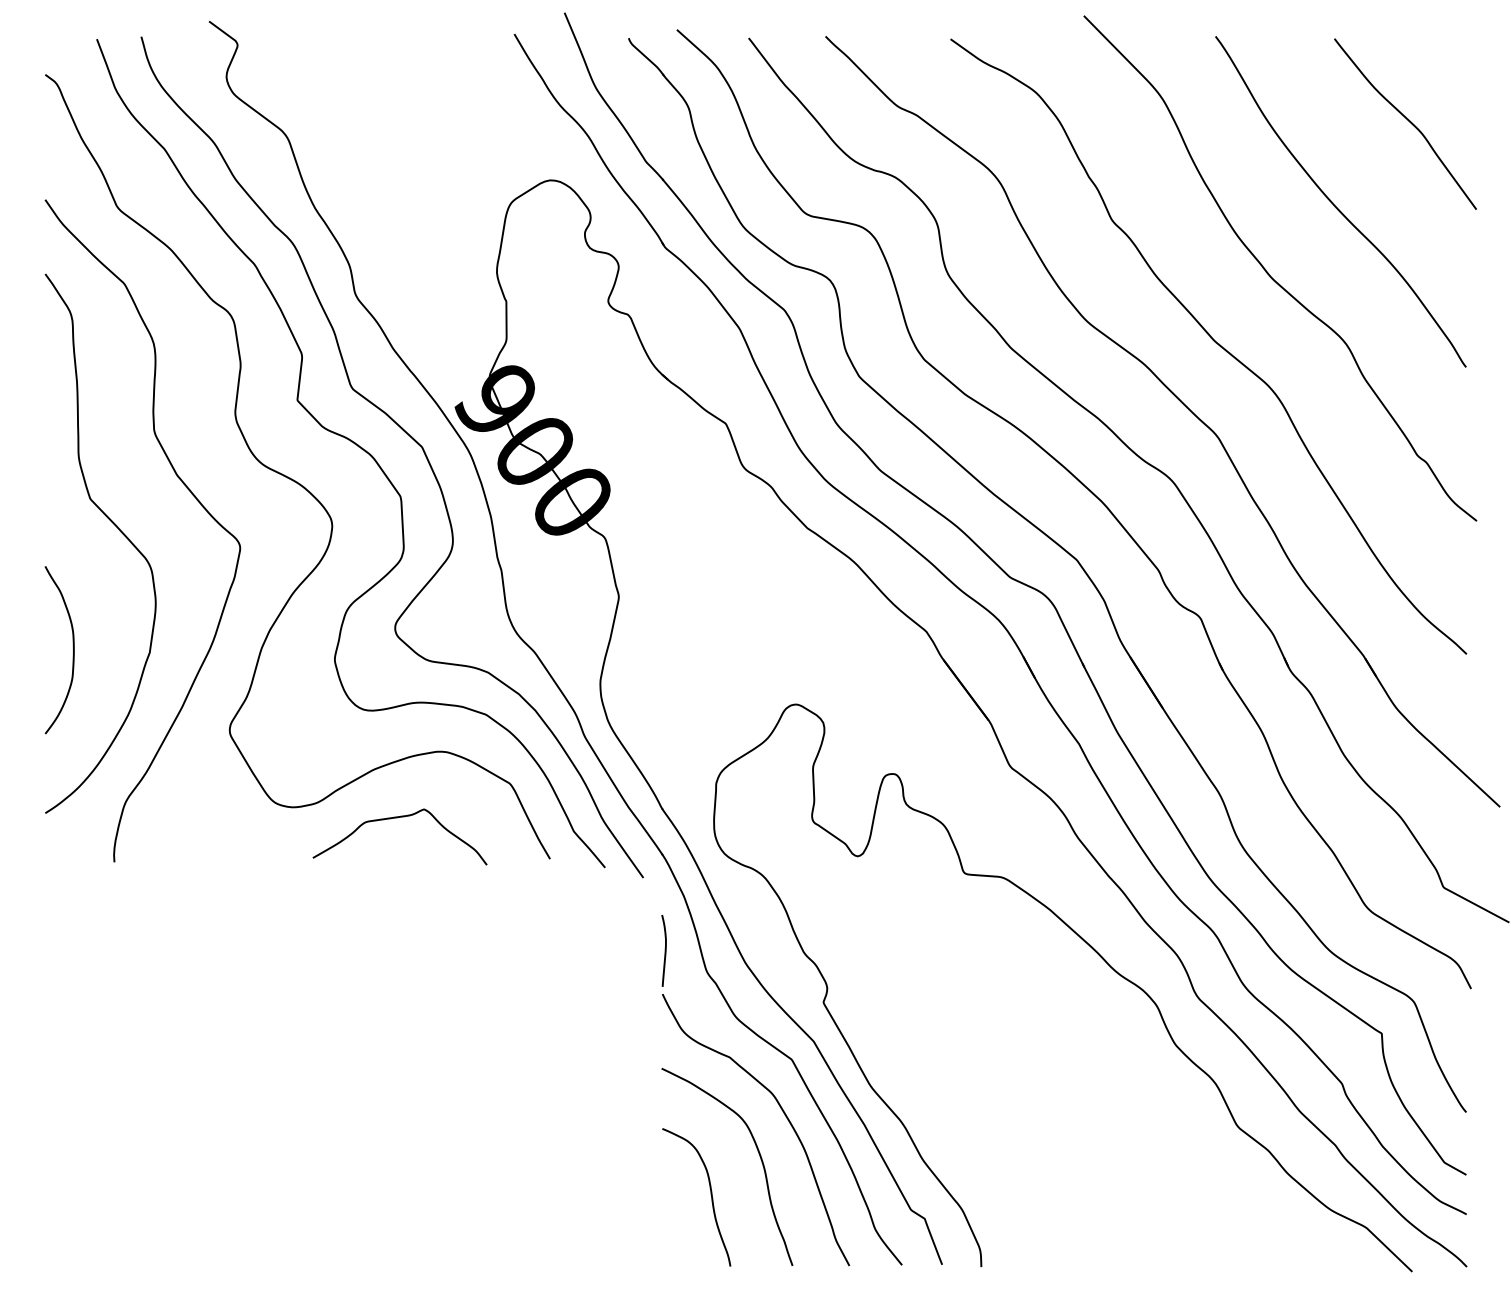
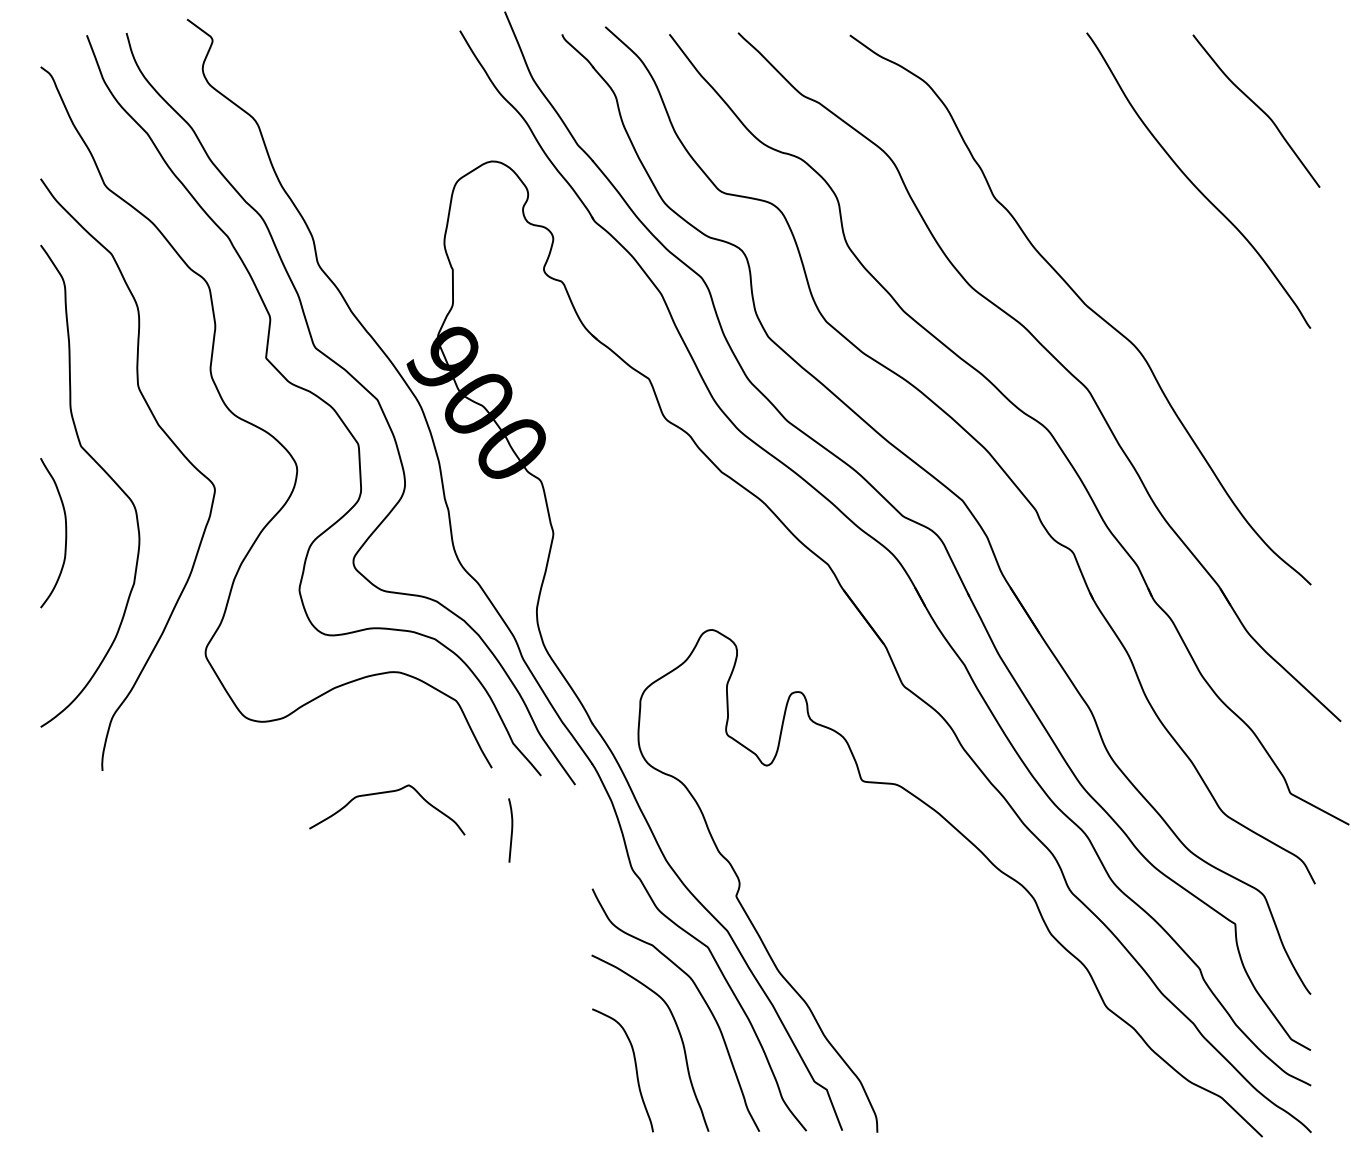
curve: (1271, 276) -> (1136, 247), removed
curve: (72, 646) -> (65, 529), moved
curve: (397, 818) -> (385, 793), moved
curve: (664, 950) -> (511, 830), moved

